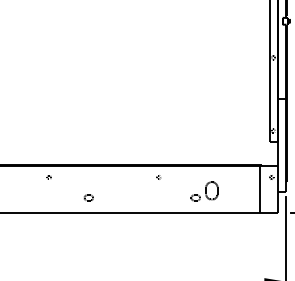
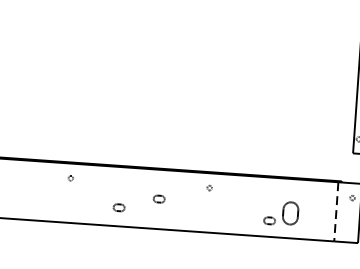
part: (119, 188) -> (158, 198), added
line: (259, 189) -> (336, 212), solid -> dashed
part: (204, 191) -> (281, 213), moved

